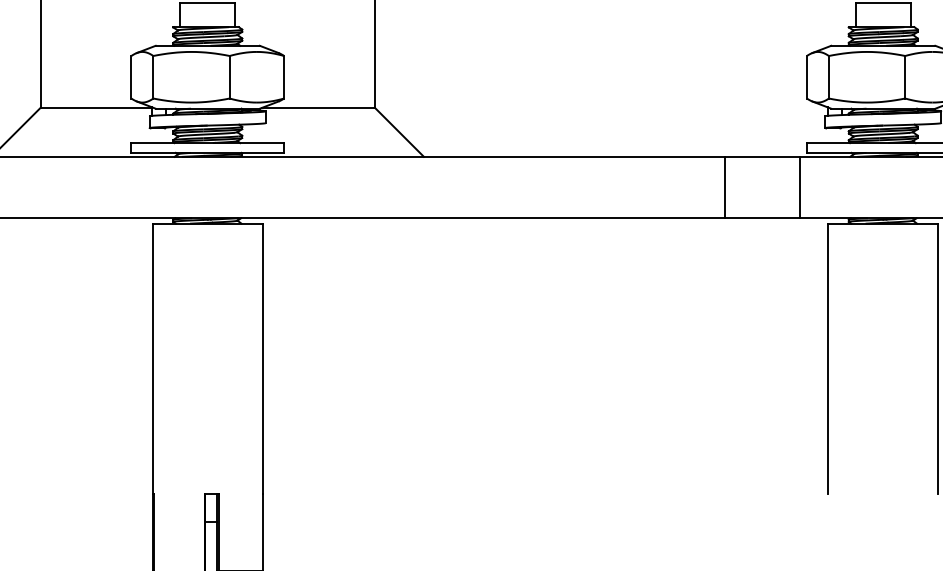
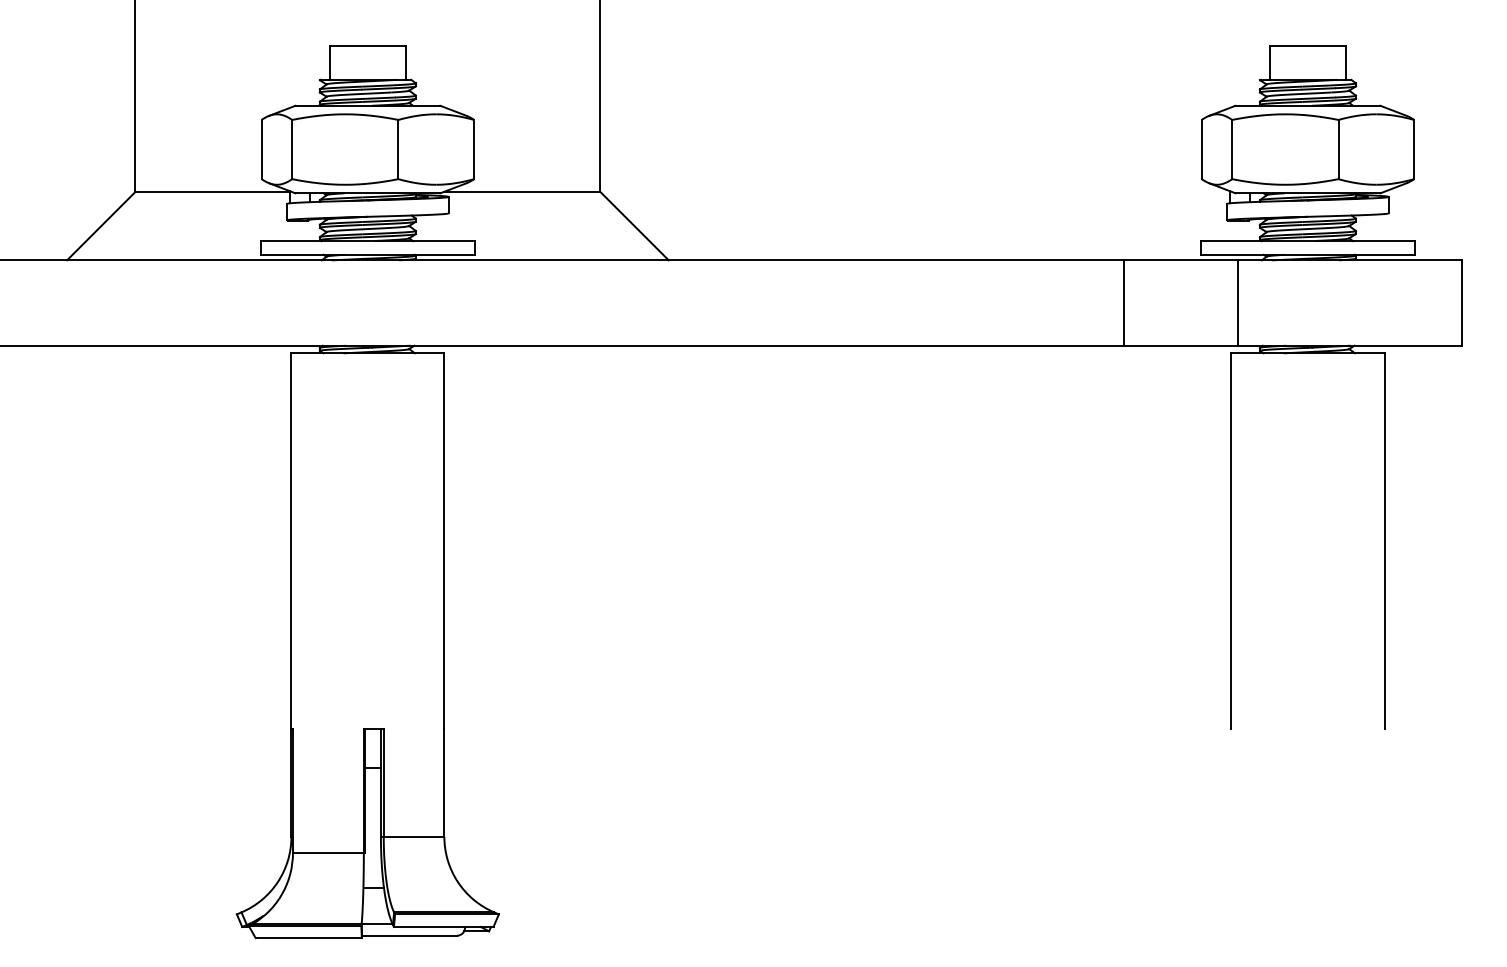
line: (724, 187) -> (1124, 302), moved
line: (799, 187) -> (1237, 302), moved

